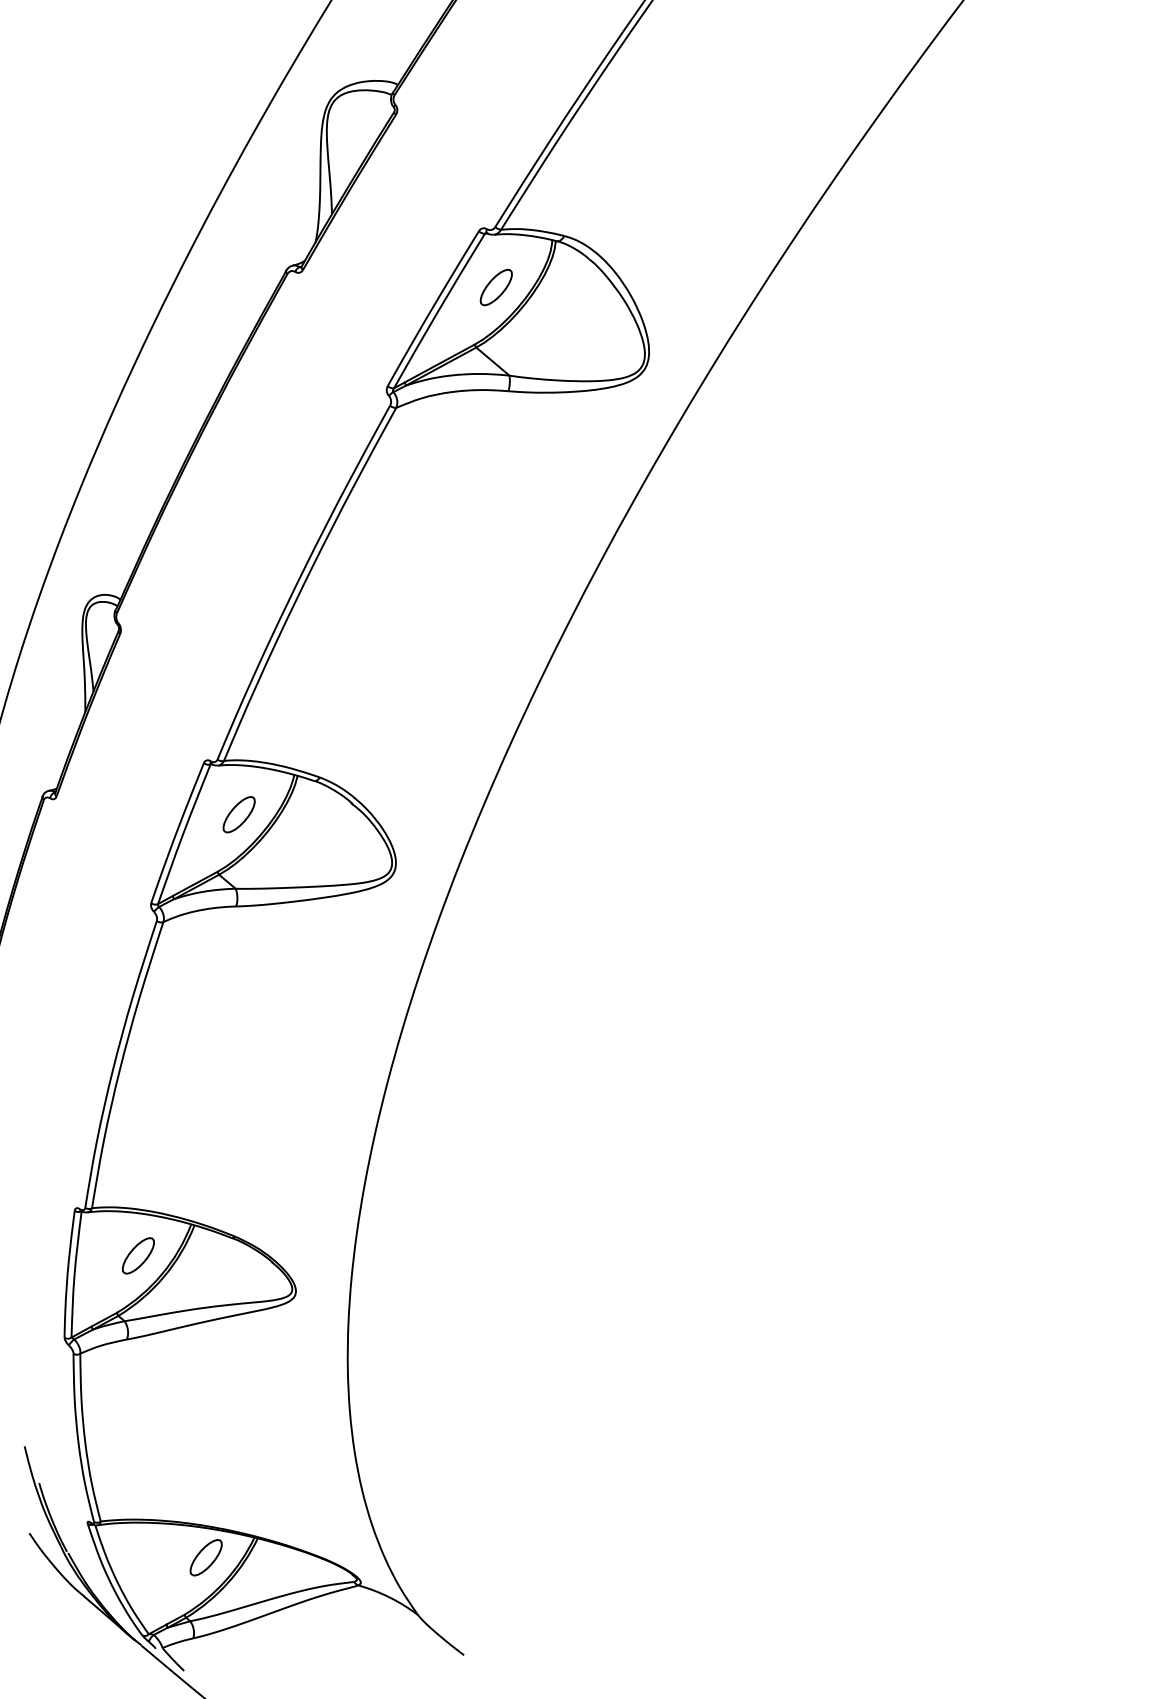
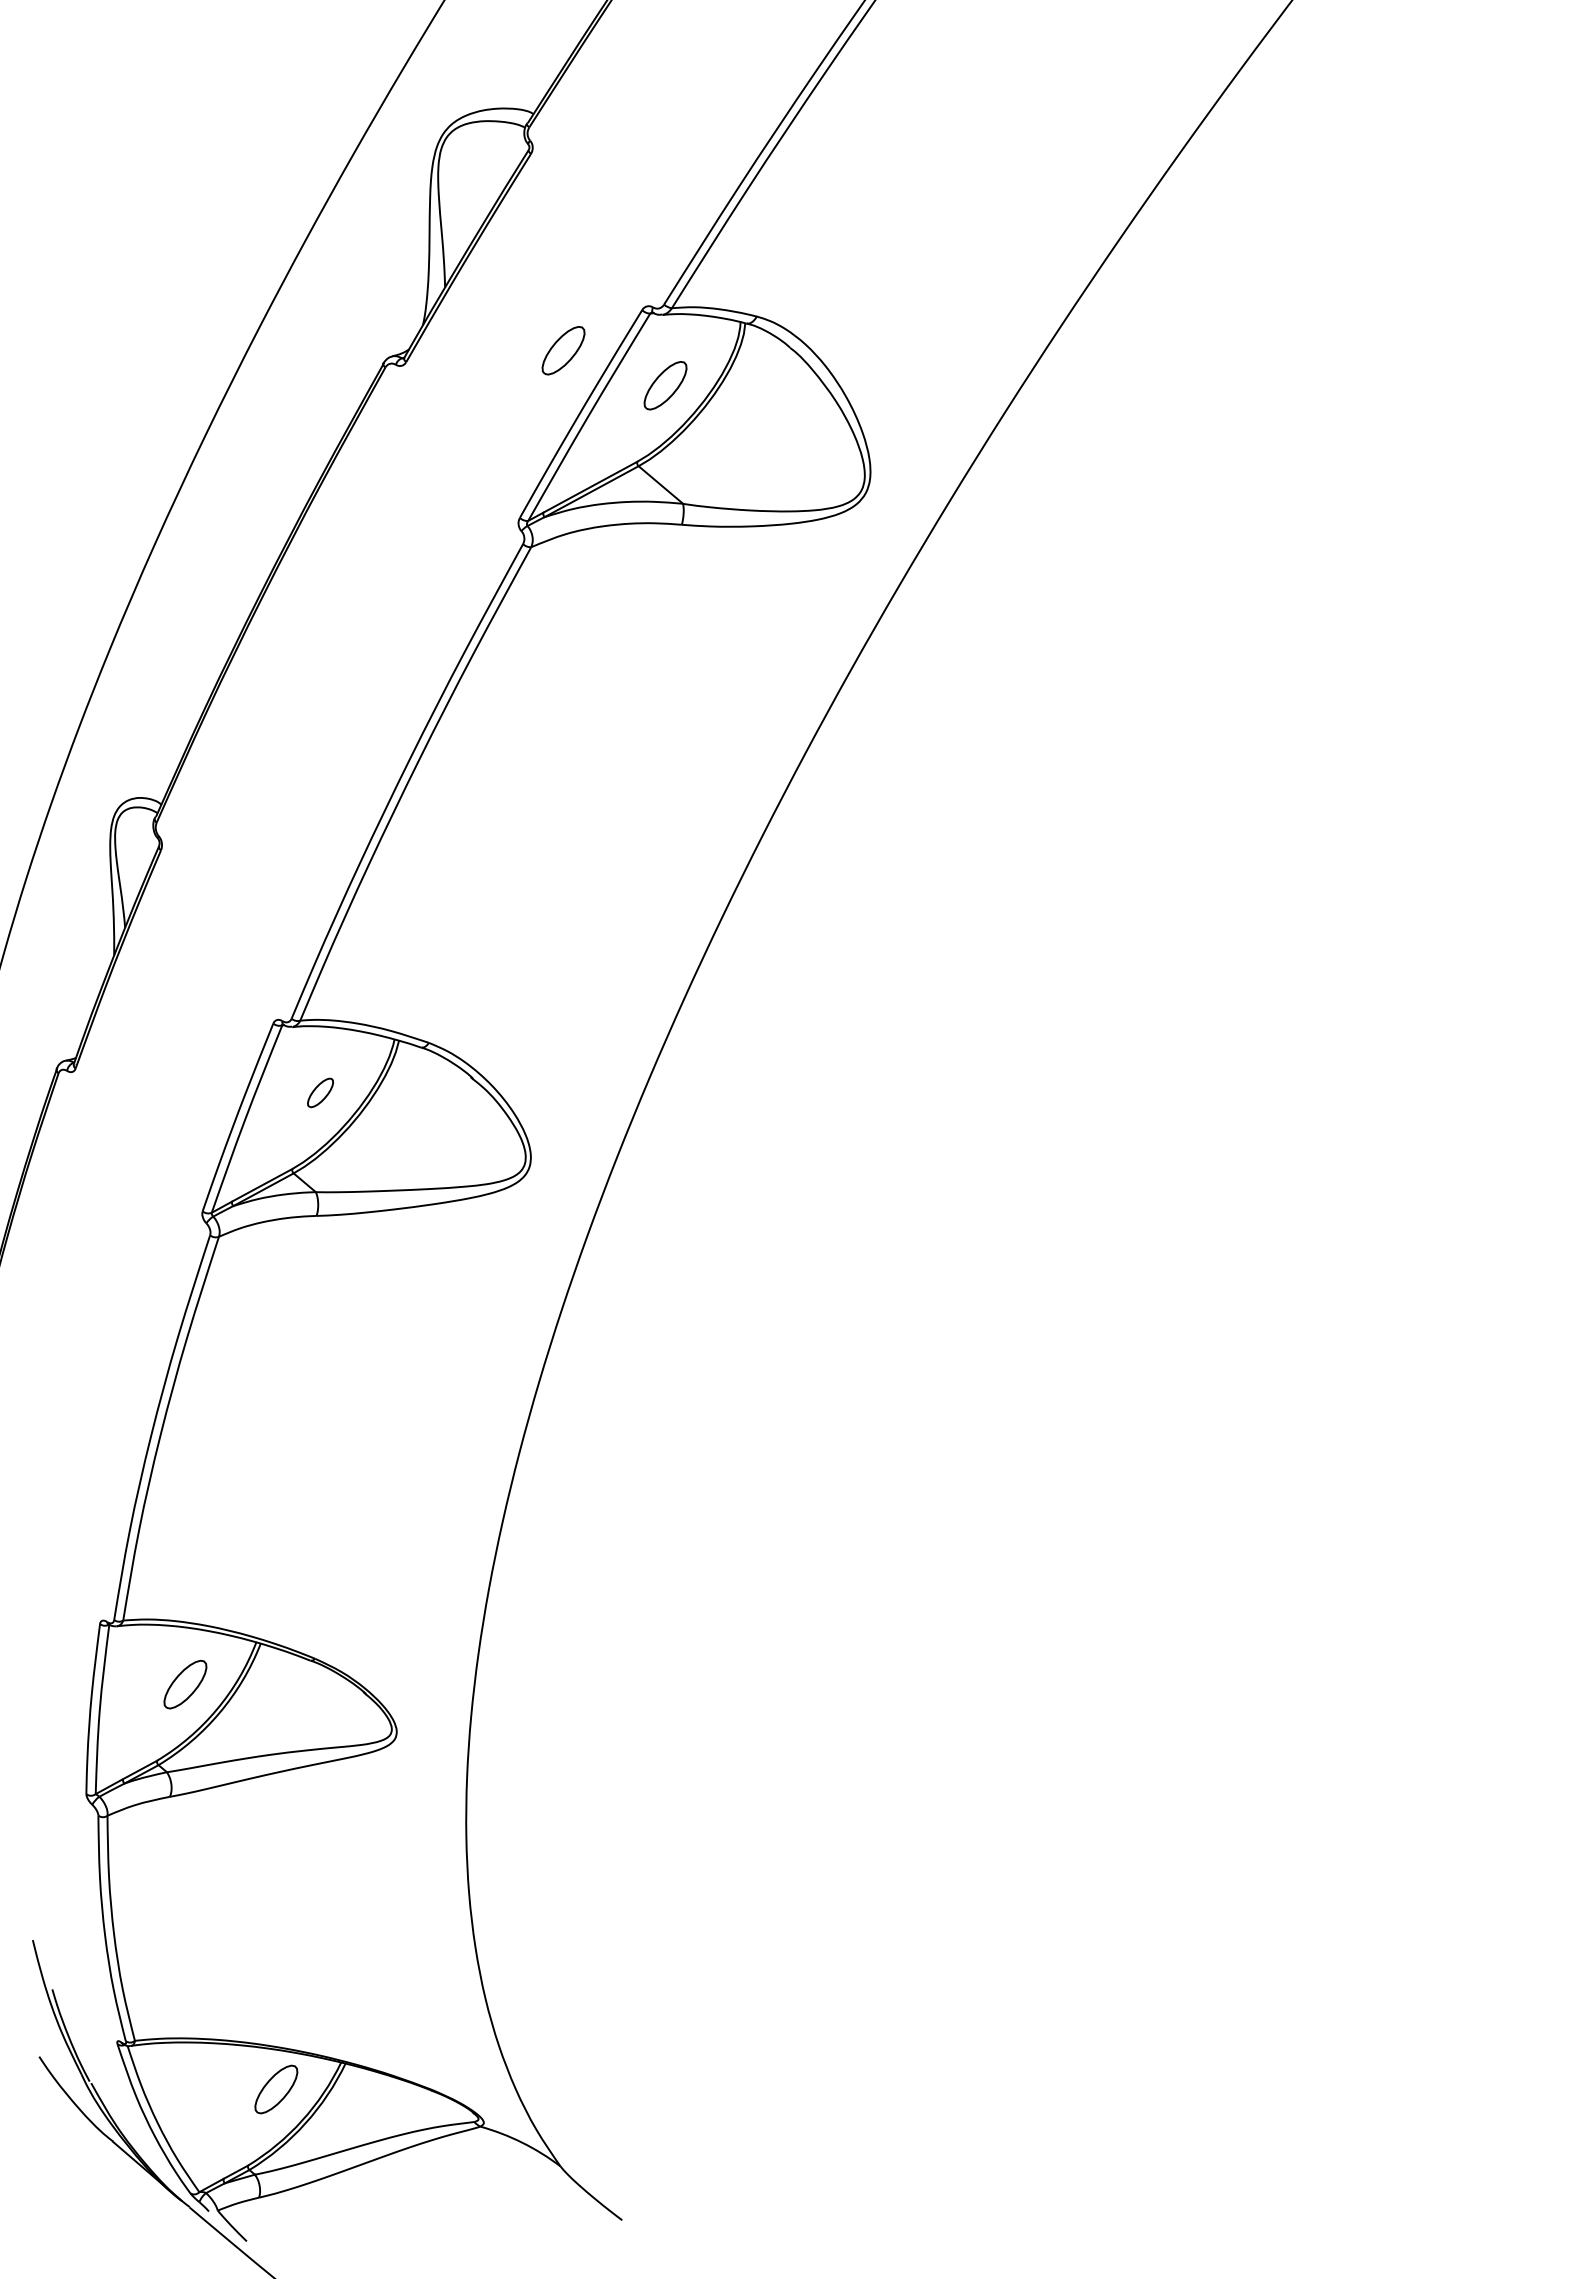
part: (420, 261) -> (563, 350), added
part: (239, 814) -> (320, 1092), size x0.6

